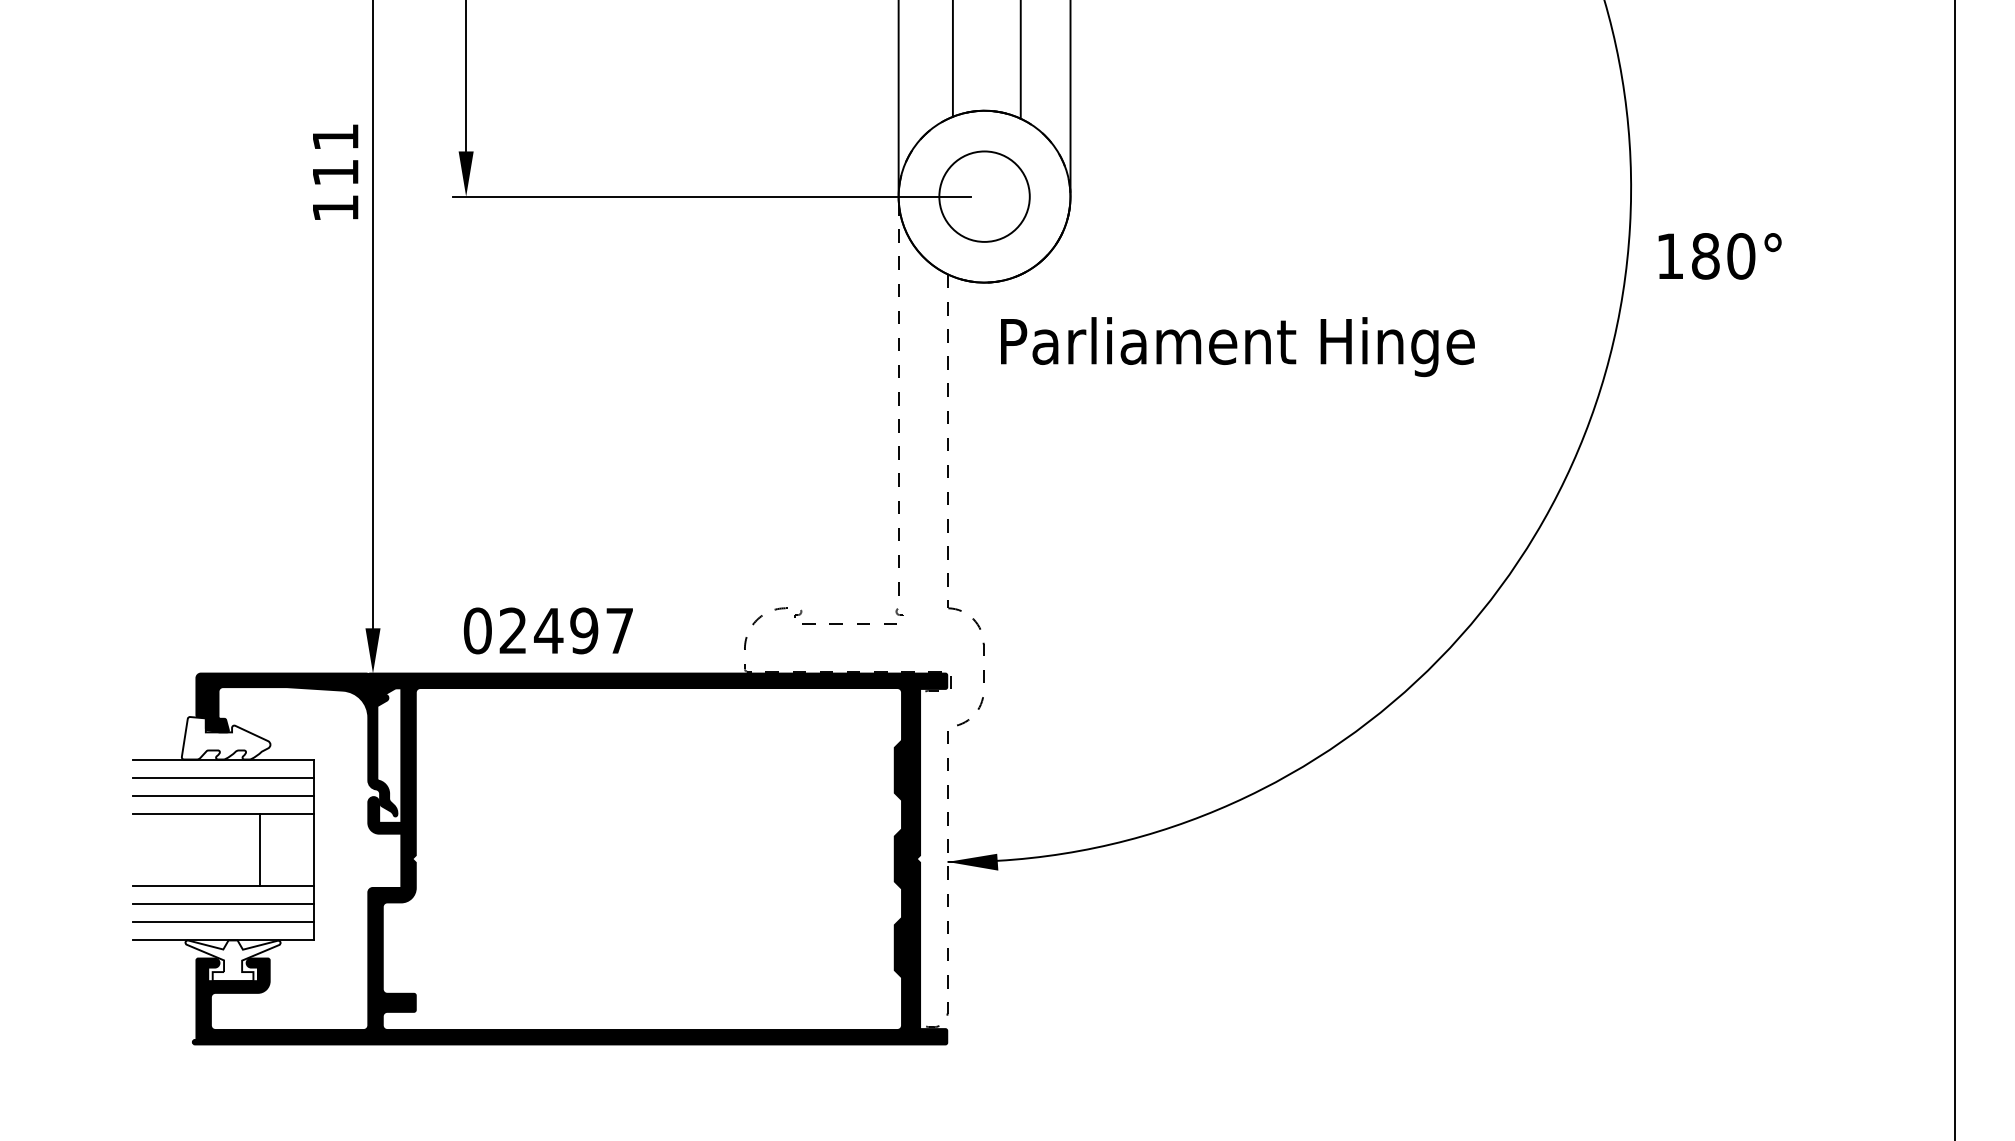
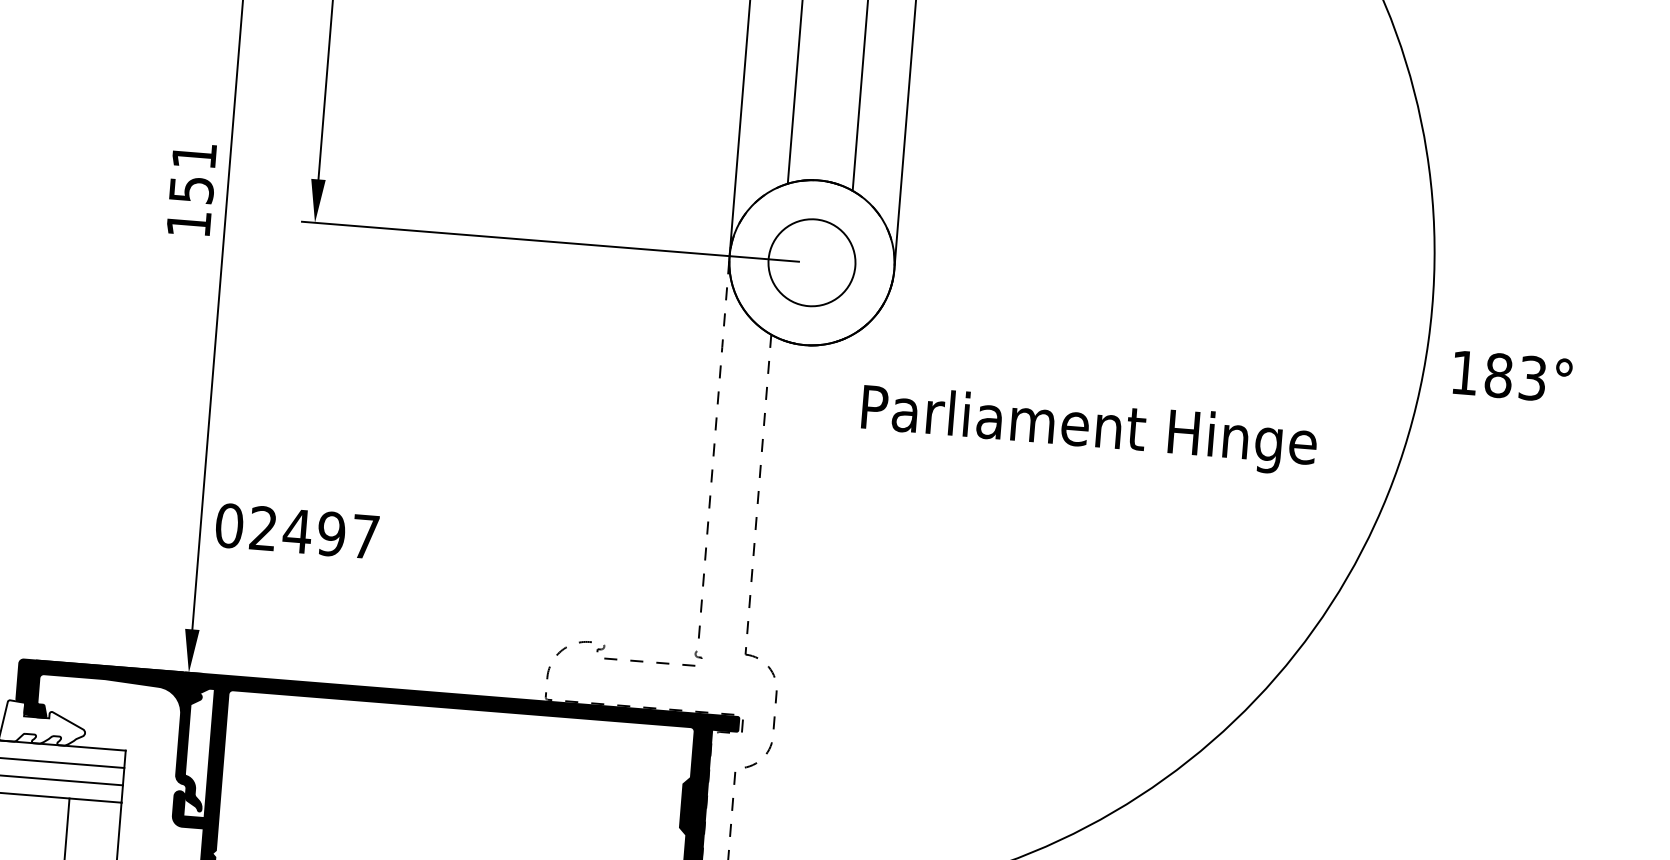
text: (335, 173) -> (191, 190), 111 -> 151
text: (1741, 256) -> (1533, 378), 180° -> 183°
text: (1237, 347) -> (1088, 430), moved
text: (547, 630) -> (296, 530), moved

